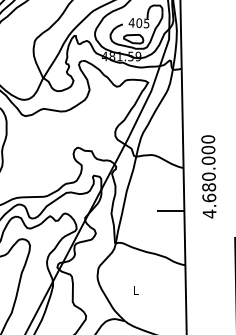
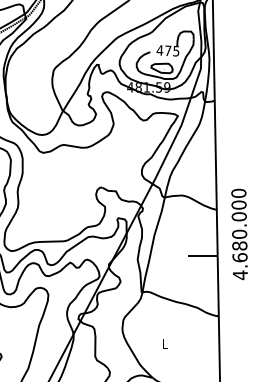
text: (139, 22) -> (168, 50), 405 -> 475
text: (208, 176) -> (239, 234), moved

